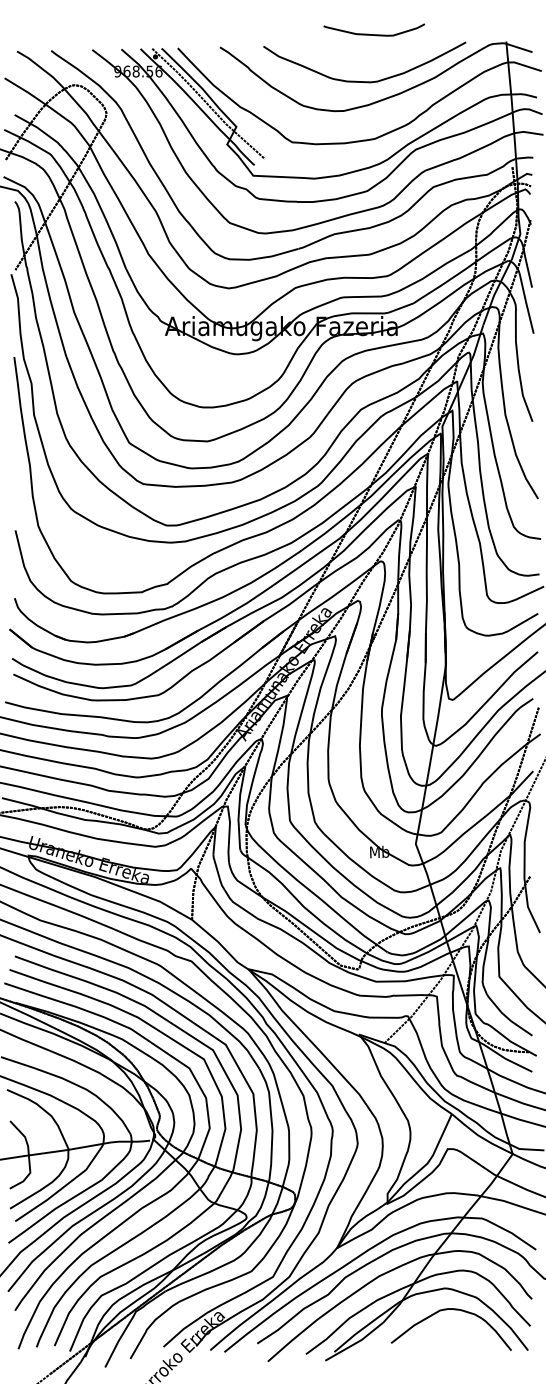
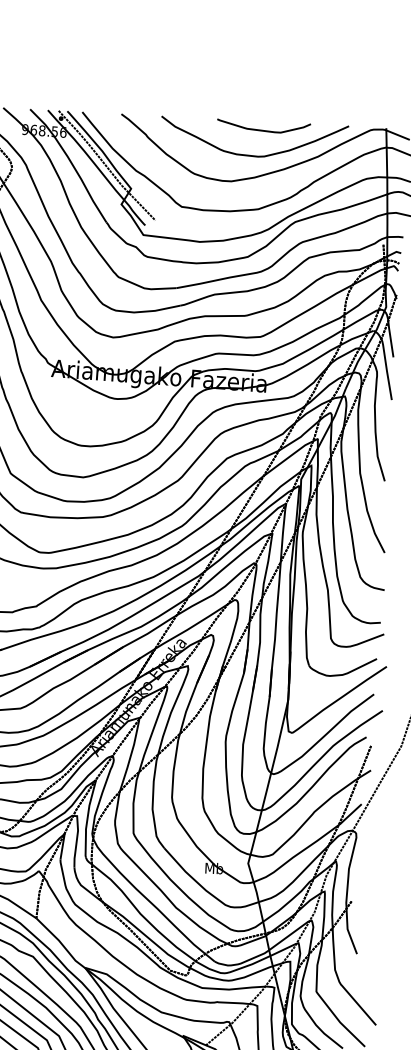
curve: (374, 34) -> (263, 130), moved

